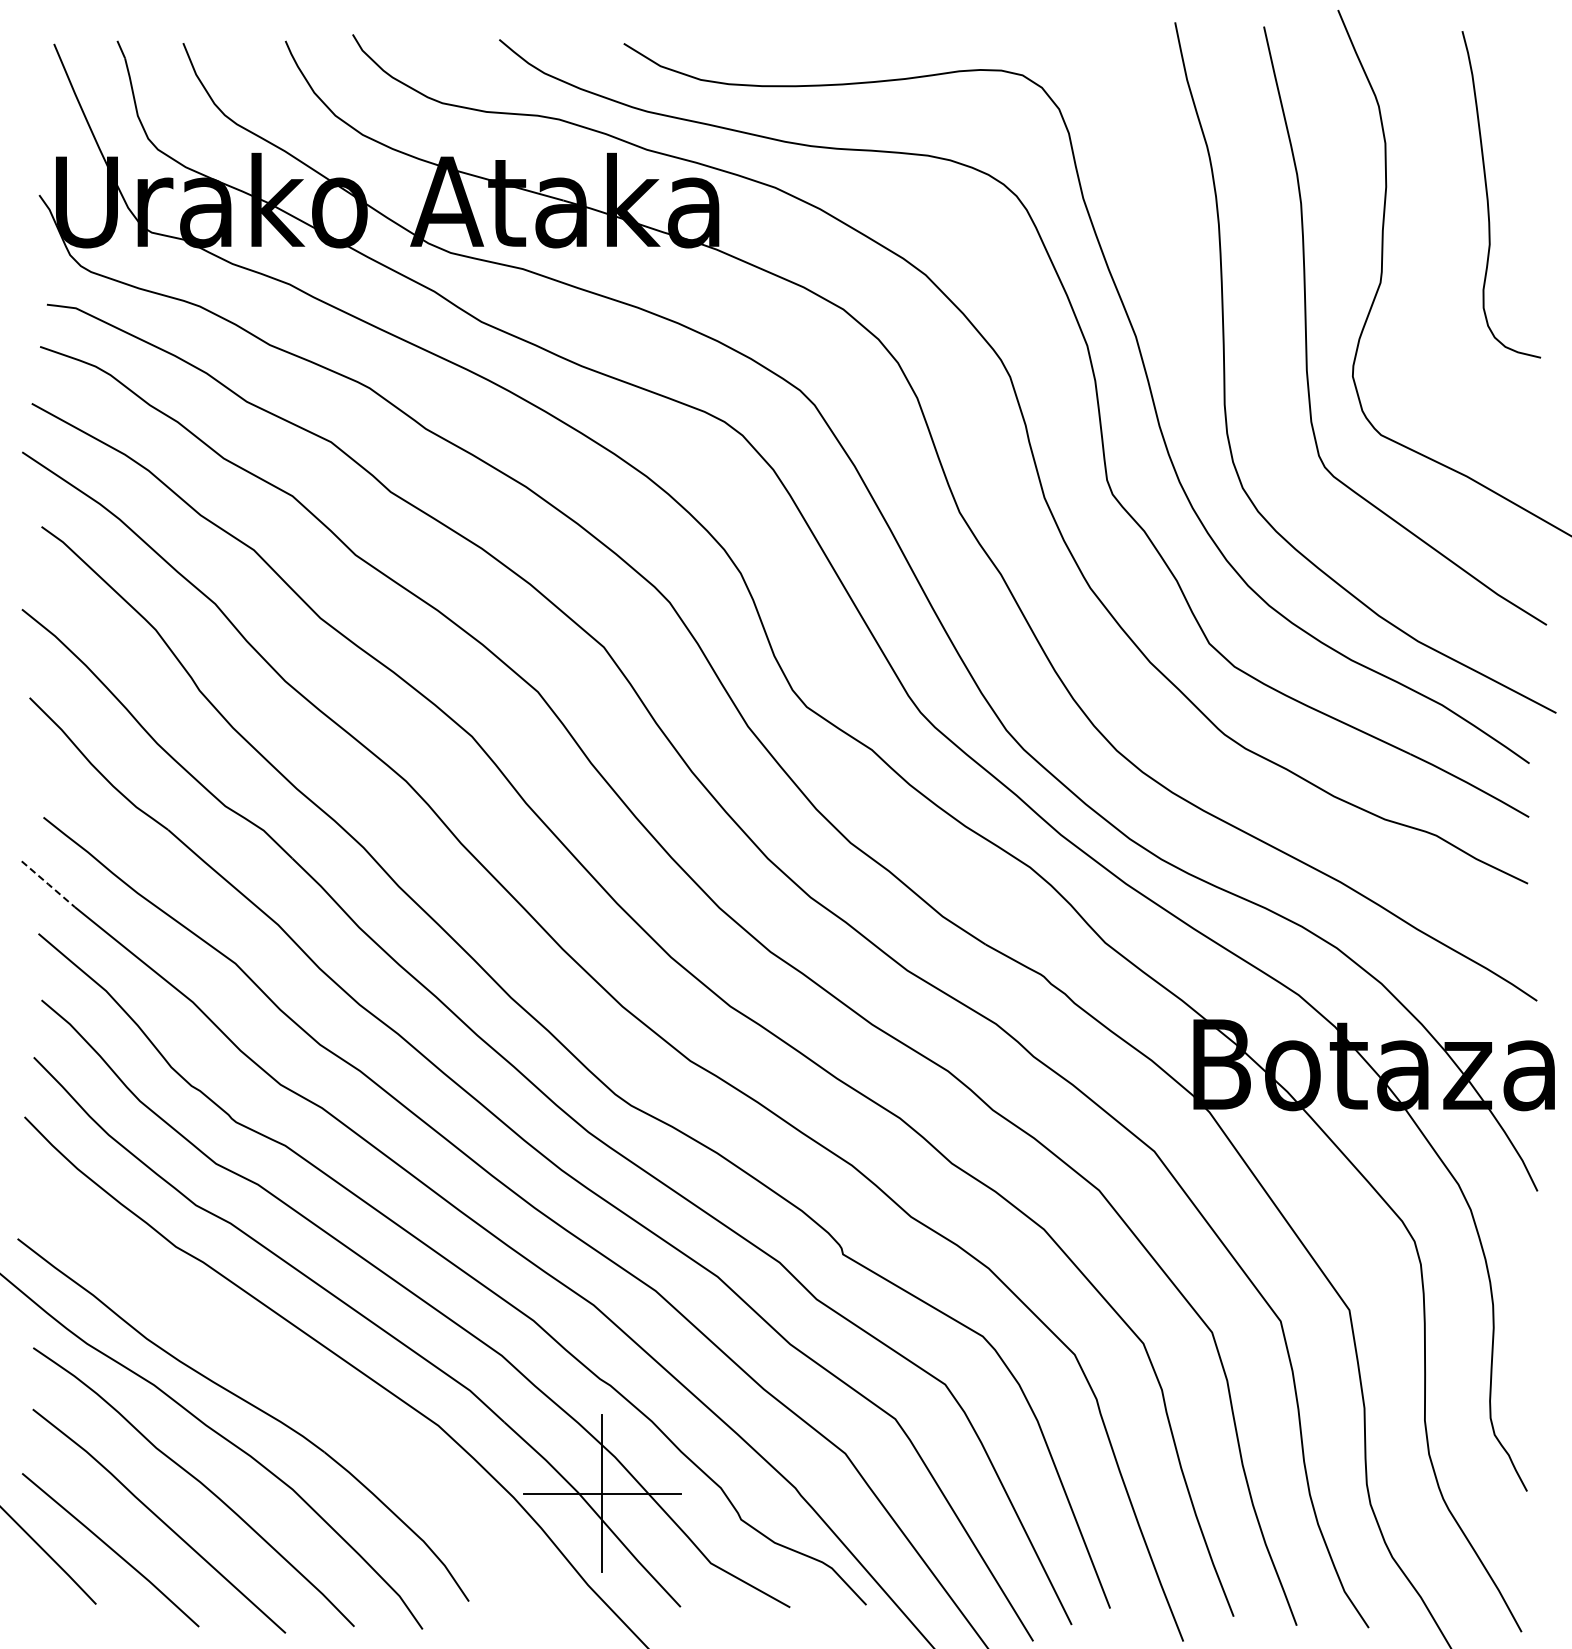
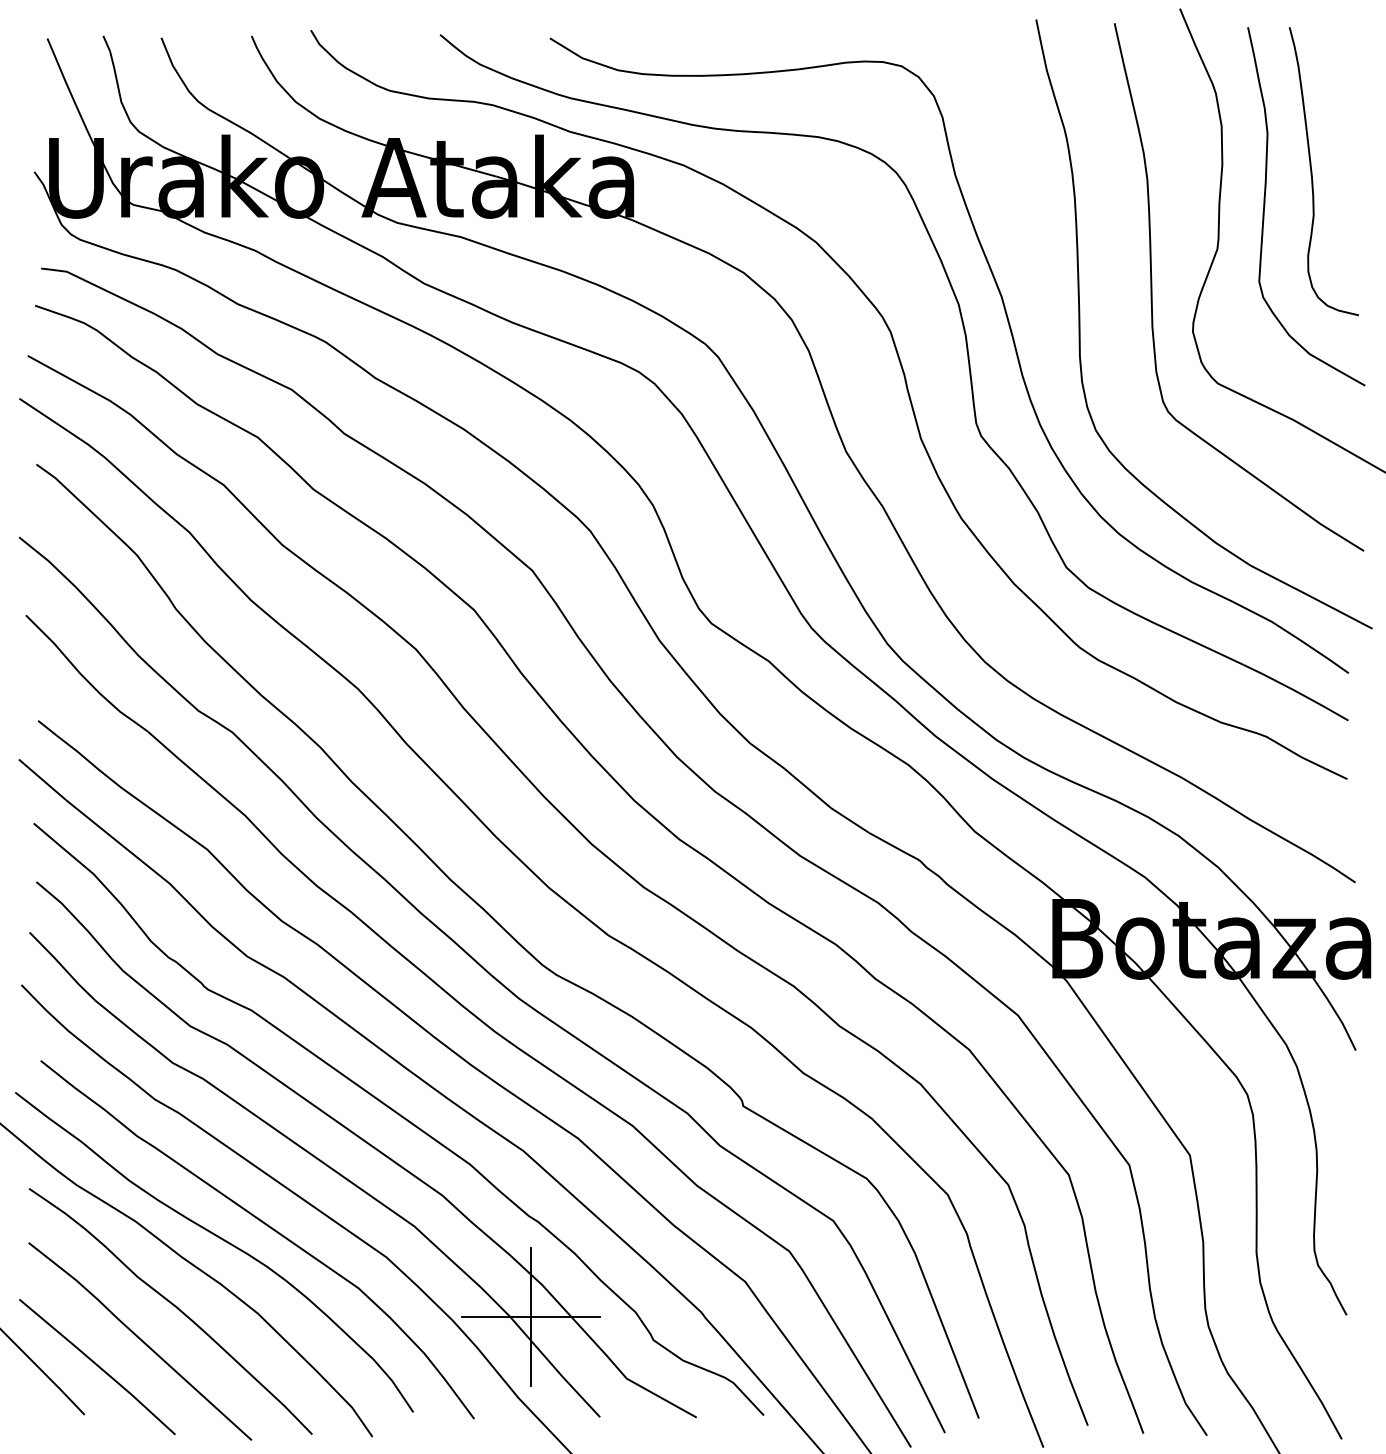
curve: (1434, 234) -> (1264, 206), added
line: (48, 884) -> (42, 779), dashed -> solid
curve: (301, 1389) -> (265, 1225), added

